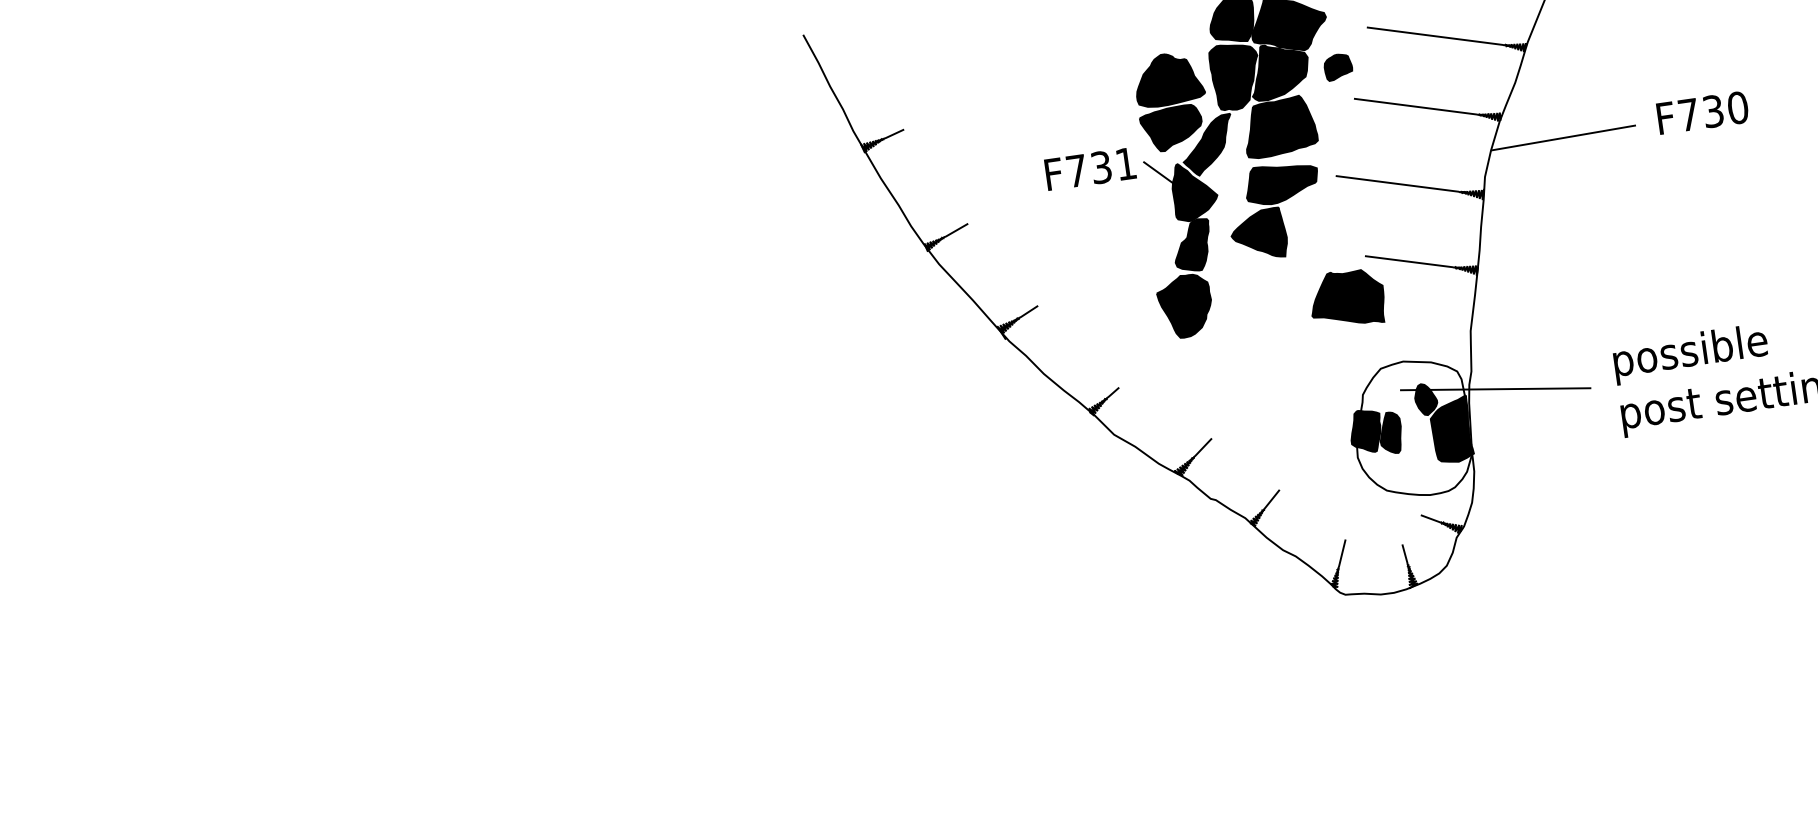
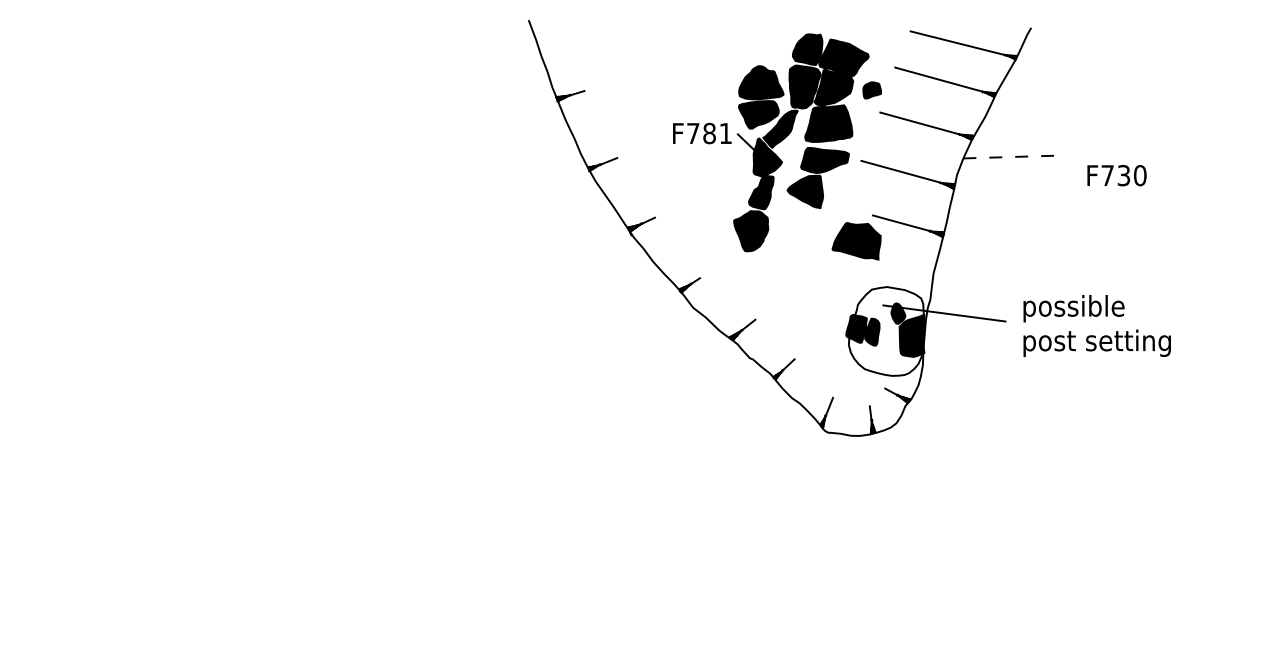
text: (1702, 112) -> (1116, 175), moved
line: (1563, 138) -> (1011, 157), solid -> dashed
text: (1101, 167) -> (709, 133), F731 -> F781

